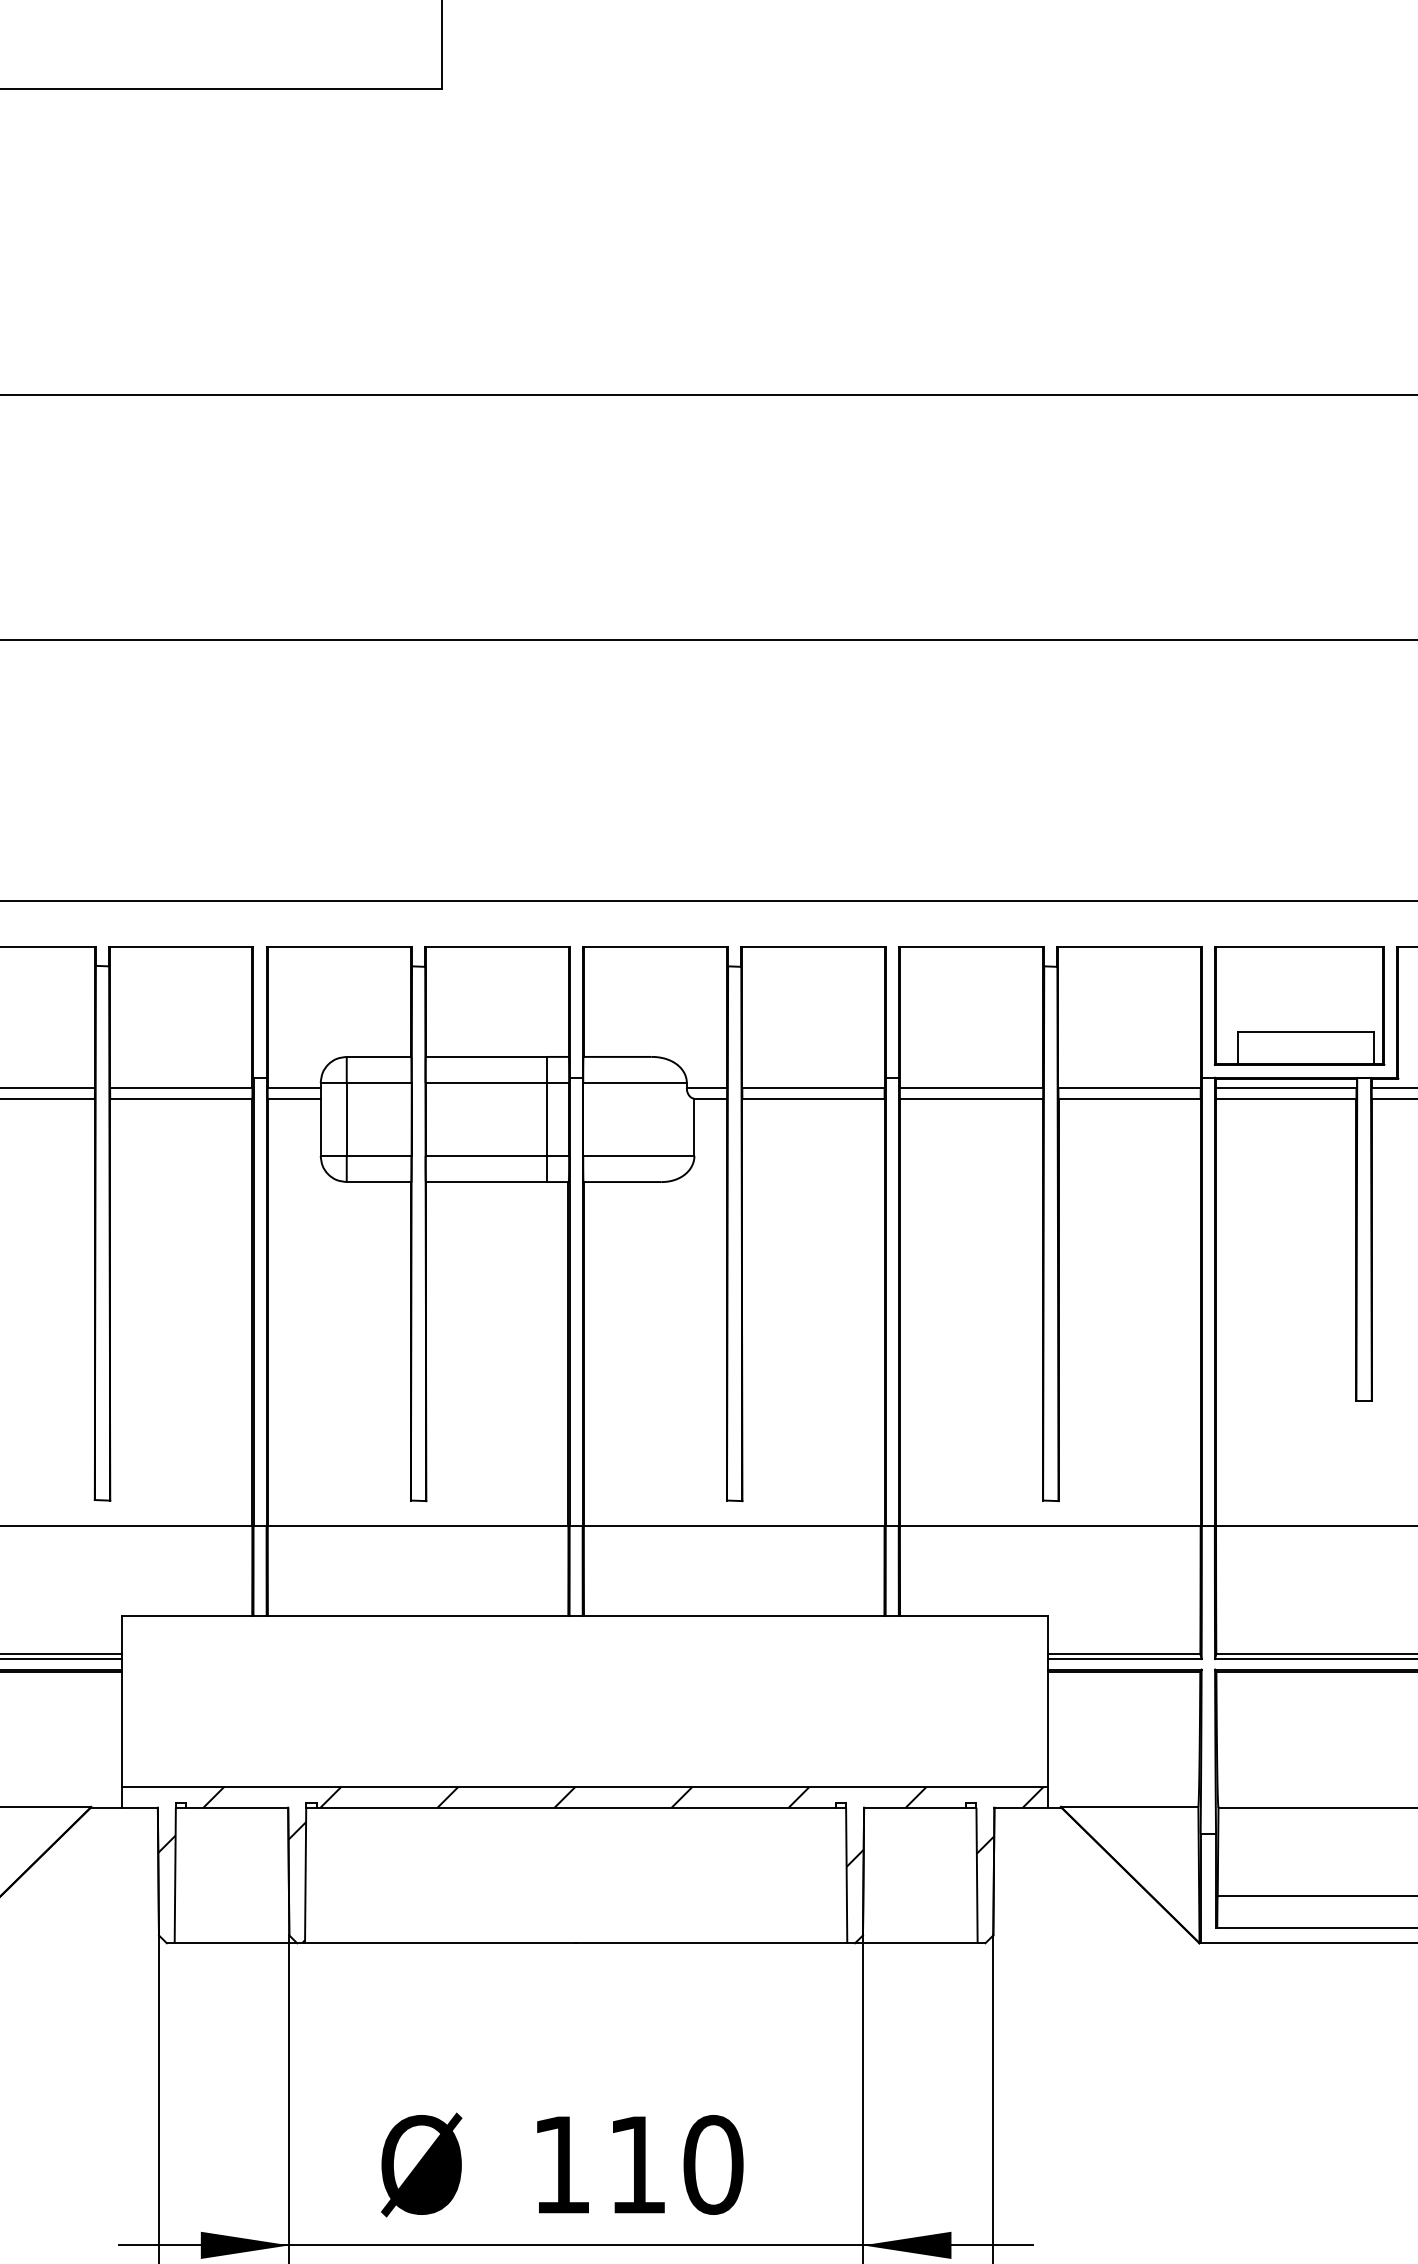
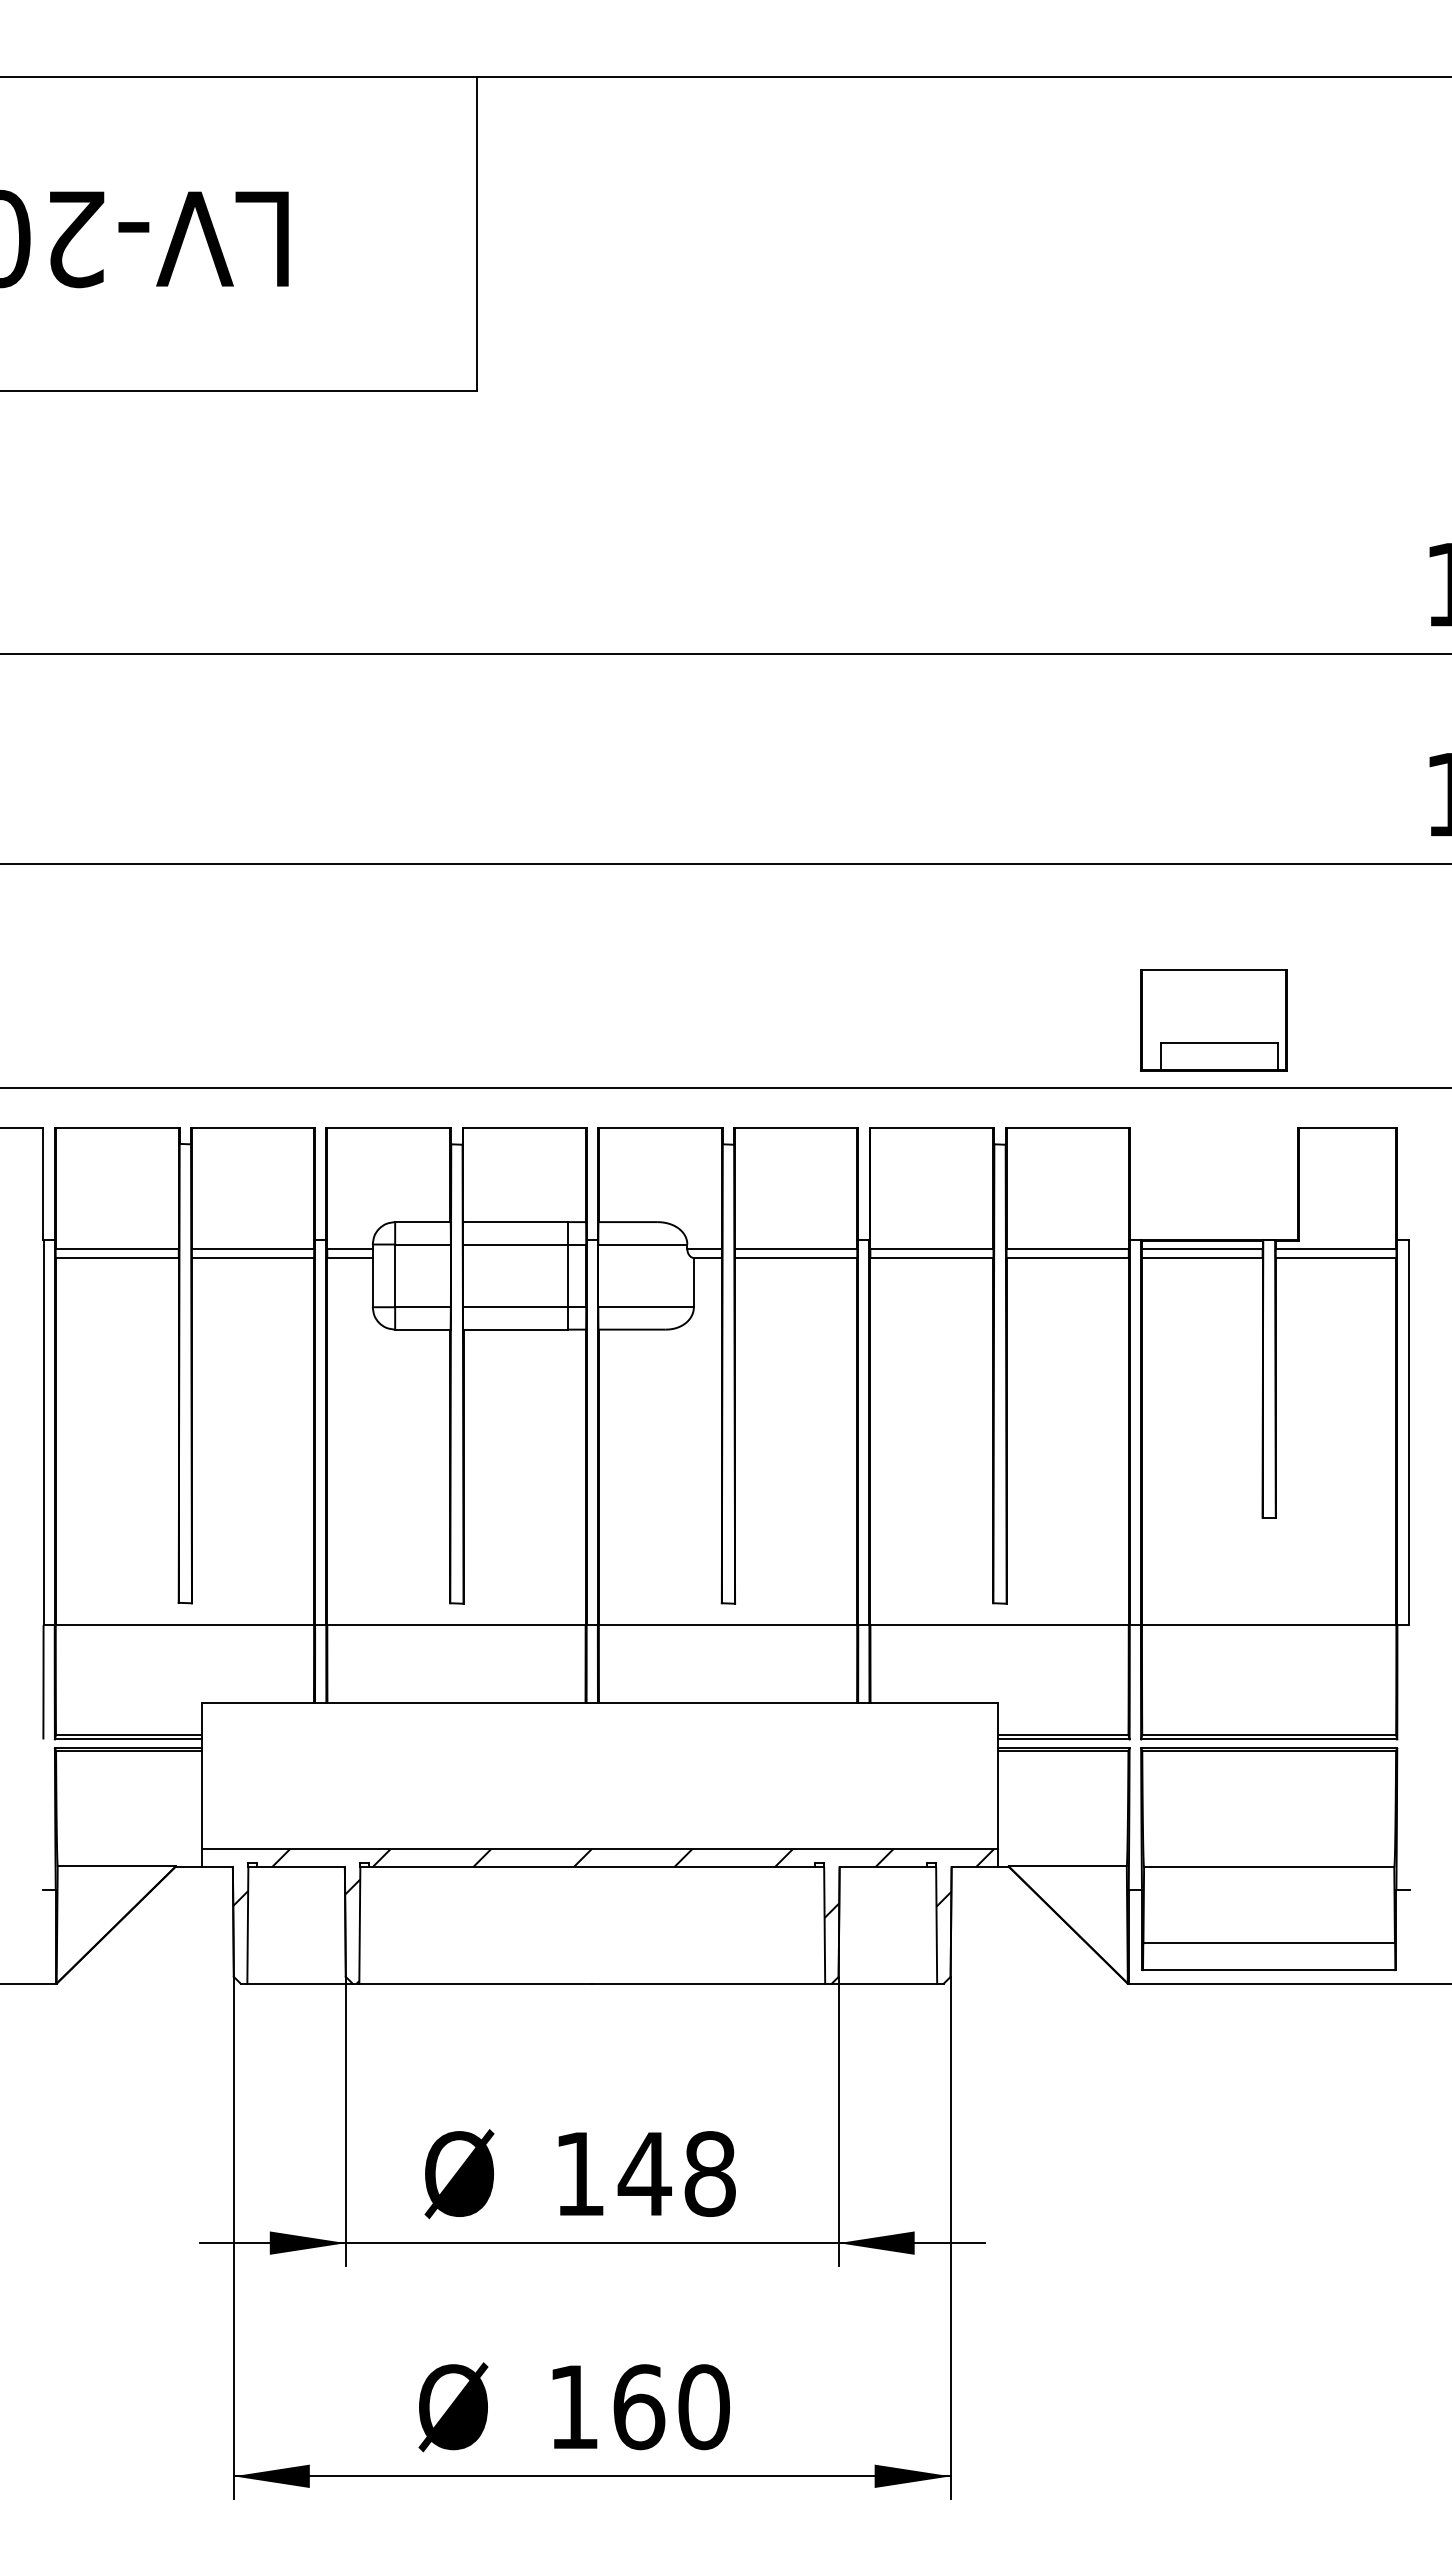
part: (1299, 1006) -> (1213, 1020), moved
text: (674, 2164) -> (676, 2173), 110 -> 148

